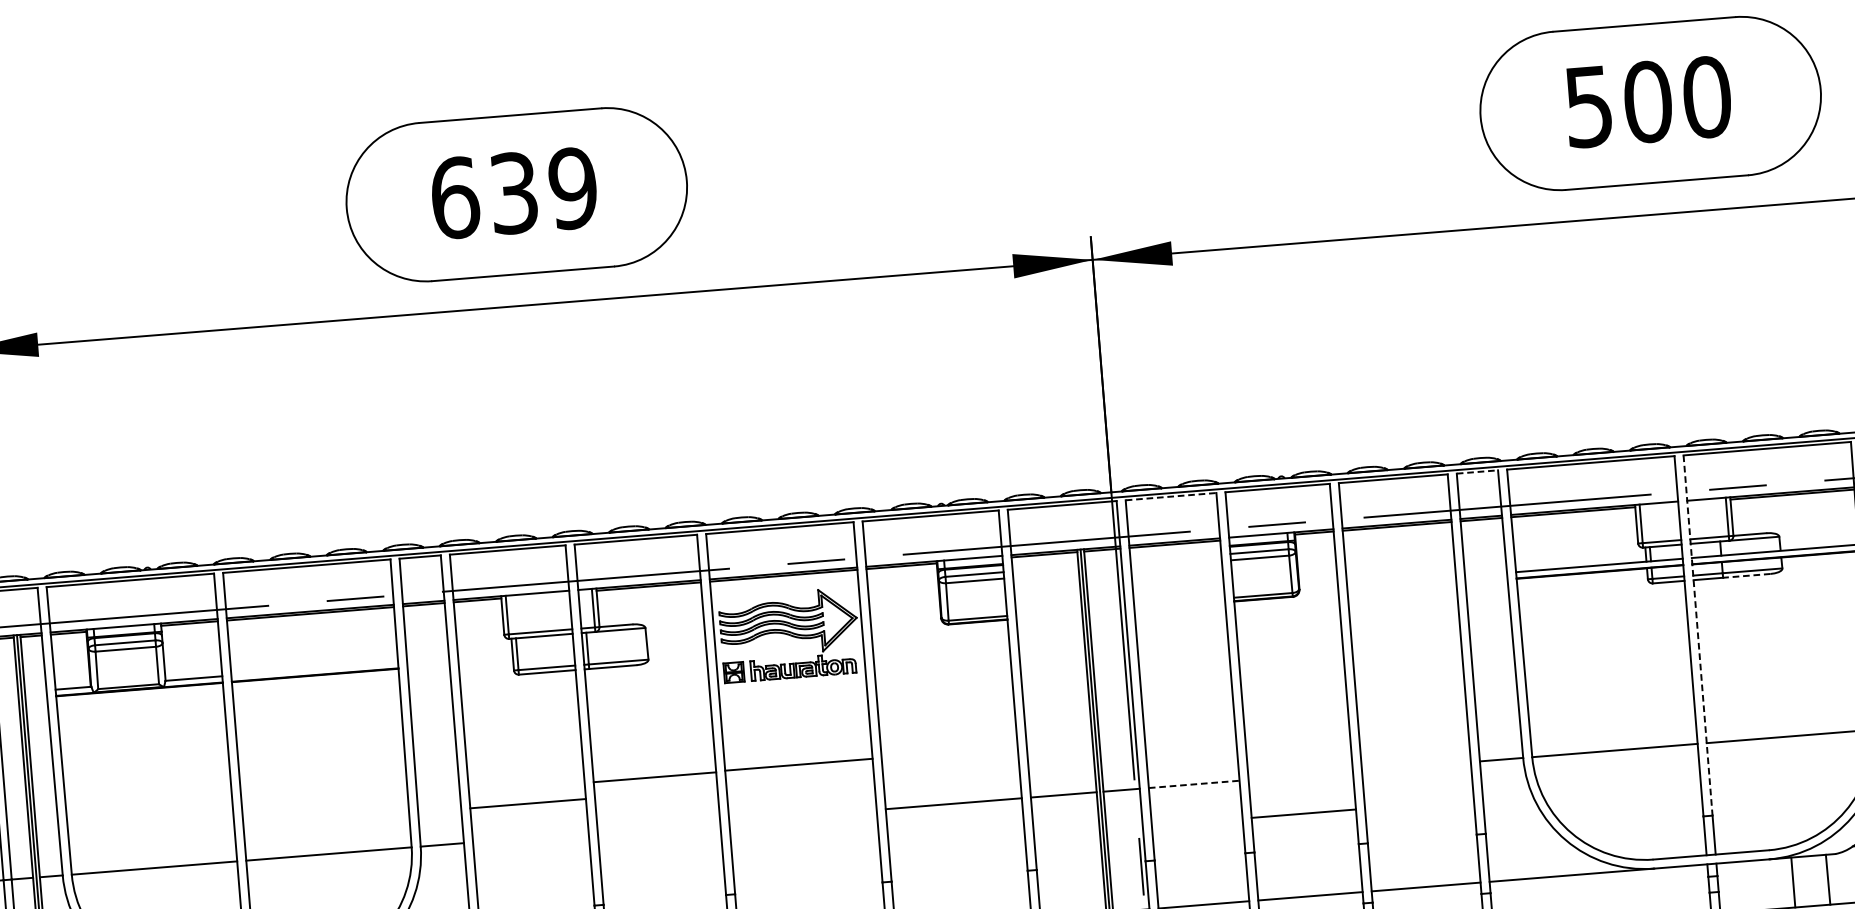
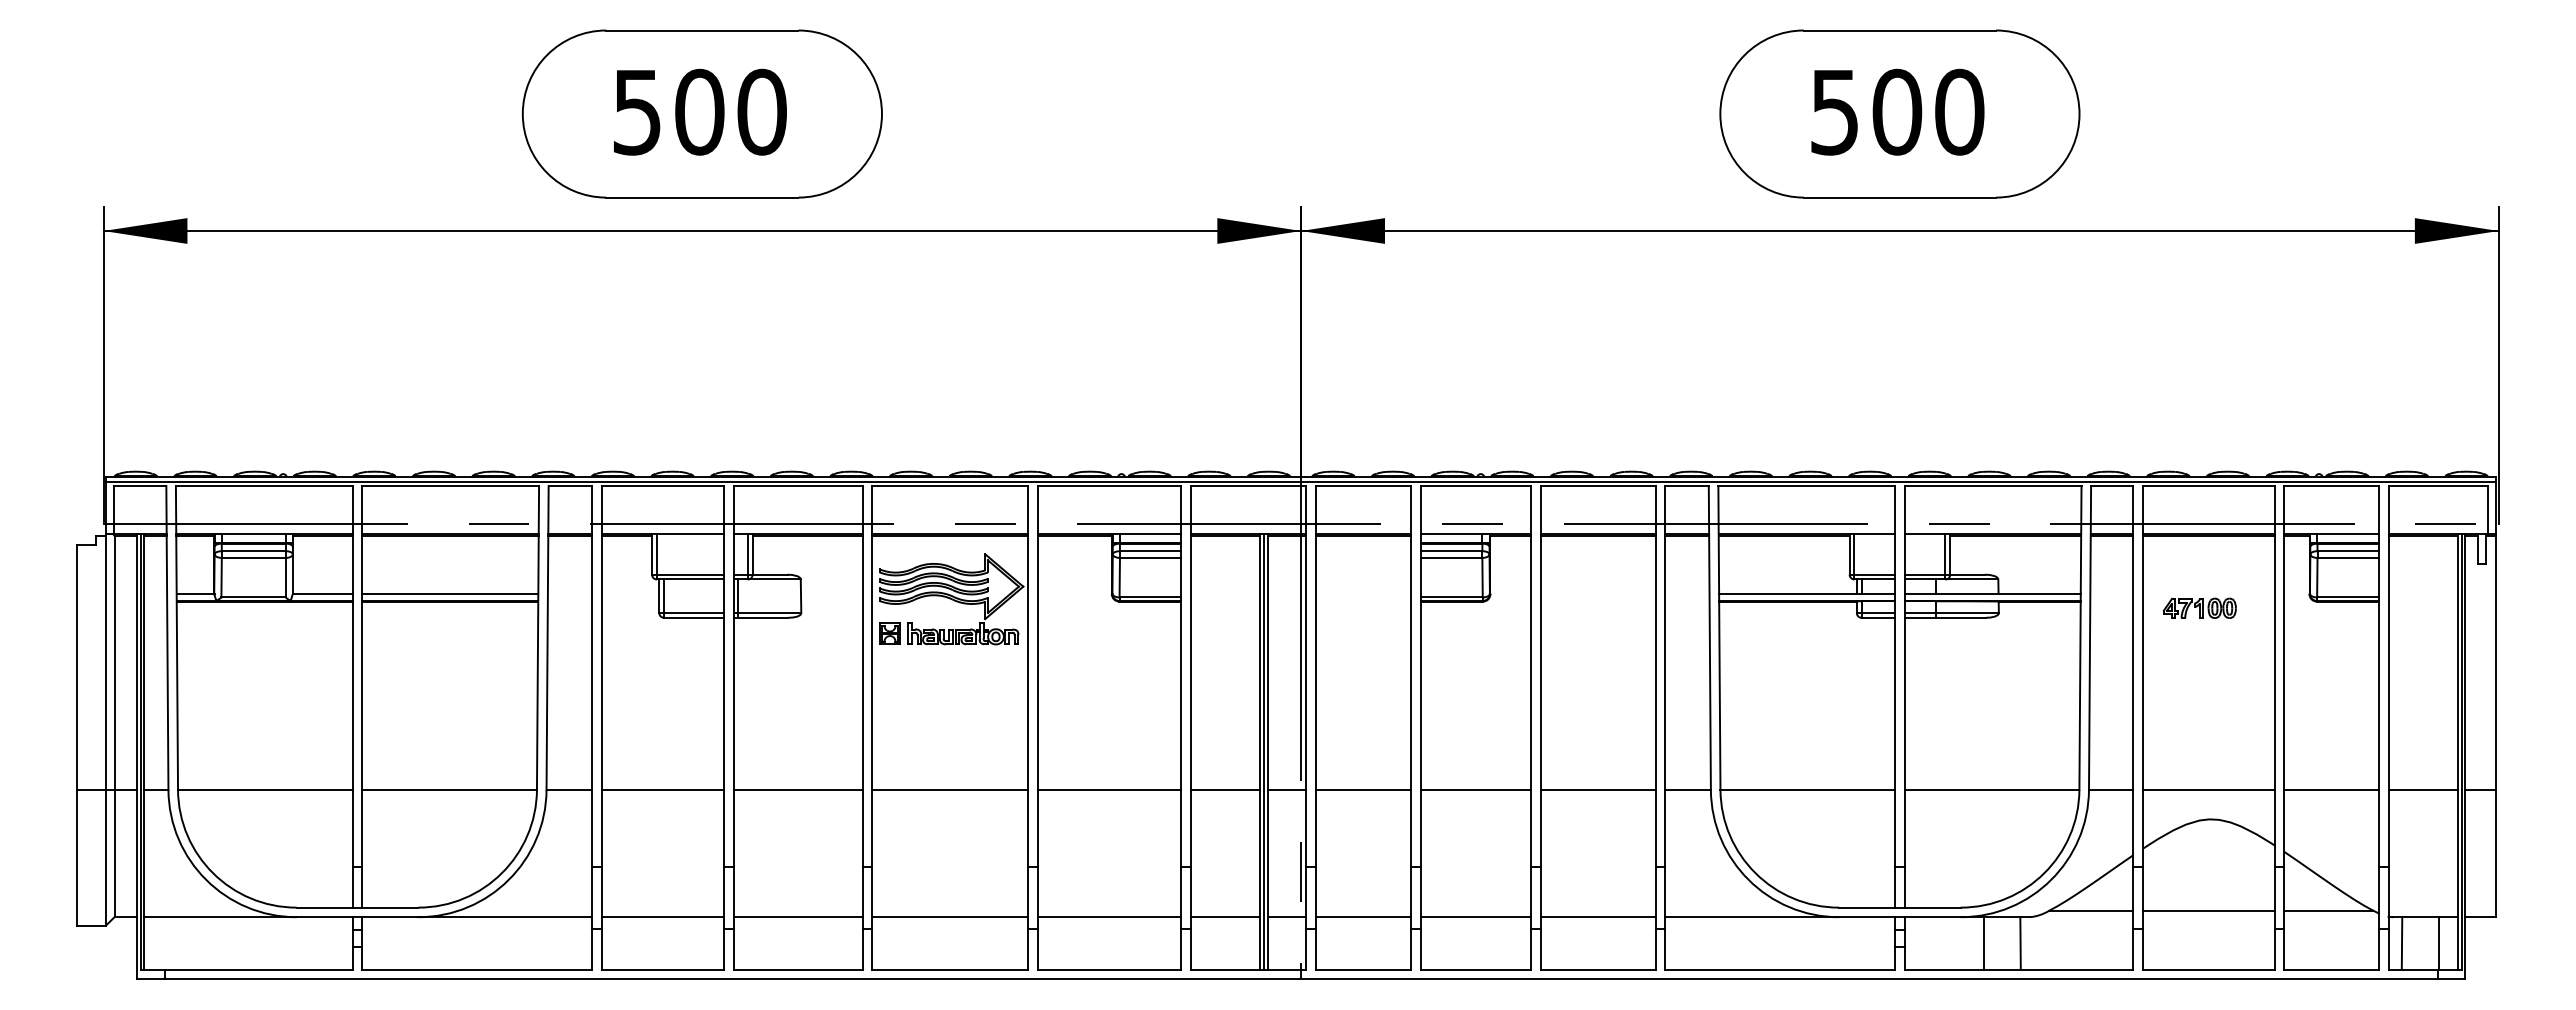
text: (513, 192) -> (699, 111), 639 -> 500
line: (1477, 472) -> (1687, 486), dashed -> solid
line: (1171, 497) -> (1363, 486), dashed -> solid
line: (1746, 575) -> (1960, 617), dashed -> solid
line: (1697, 635) -> (1904, 676), dashed -> solid
line: (314, 668) -> (450, 594), added
line: (799, 764) -> (950, 789), moved
line: (1415, 766) -> (1597, 789), added
line: (654, 776) -> (797, 789), moved
line: (1194, 783) -> (1363, 789), dashed -> solid
line: (527, 803) -> (662, 789), moved
line: (1303, 813) -> (1475, 789), moved

